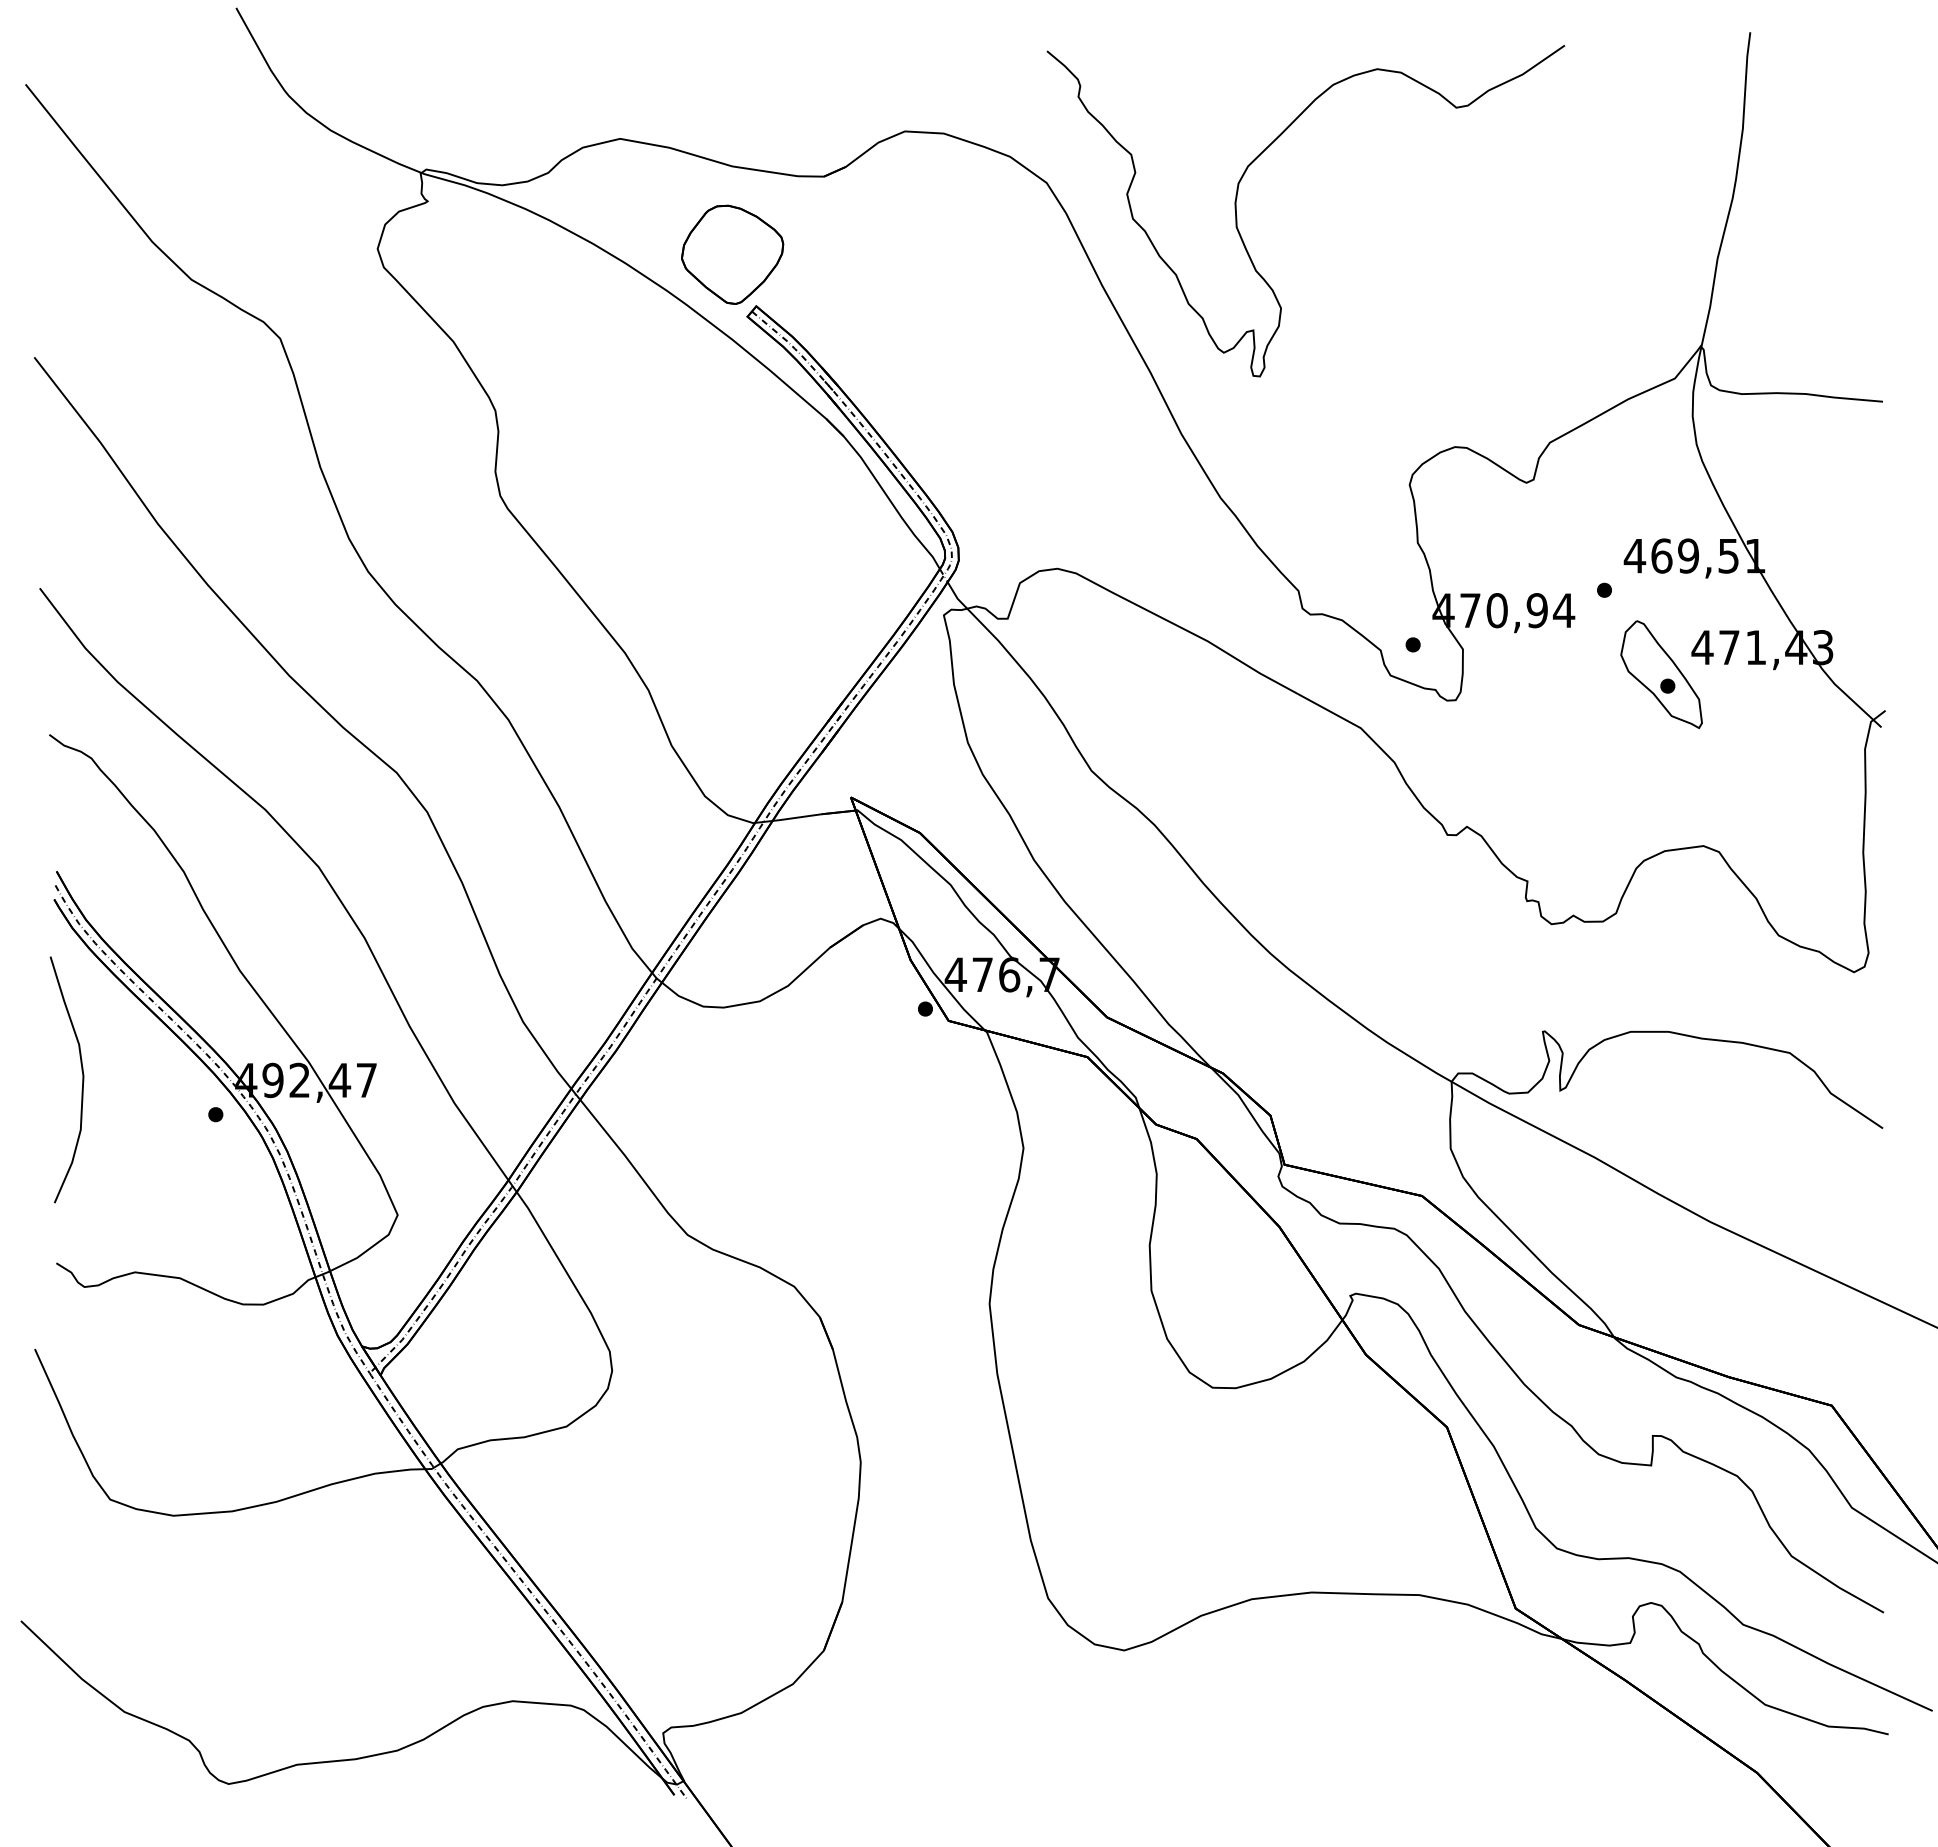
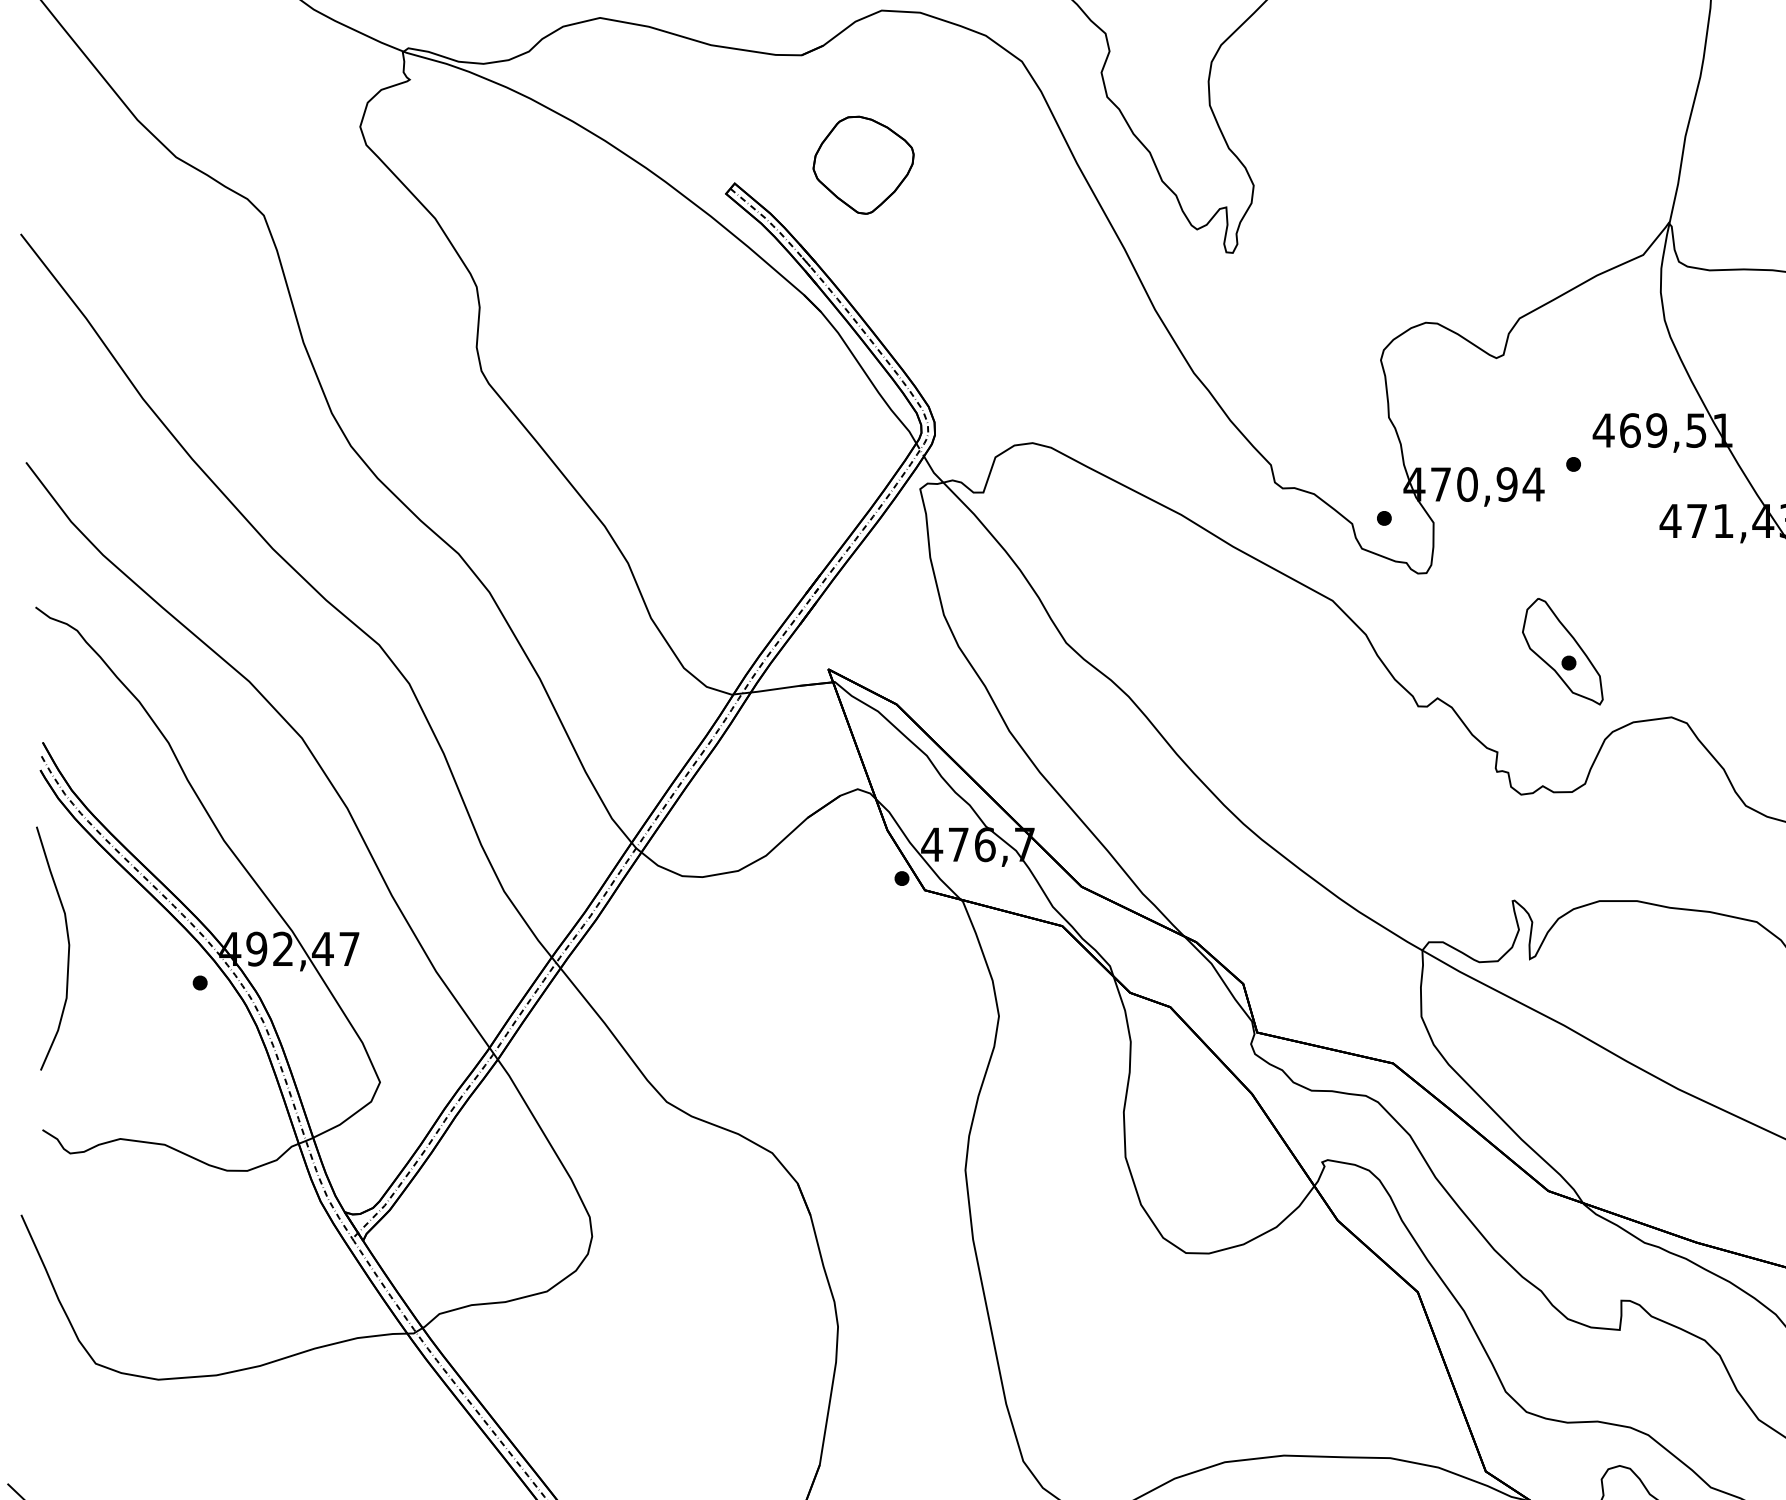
part: (732, 254) -> (863, 164), moved
part: (1661, 674) -> (1562, 651), moved

